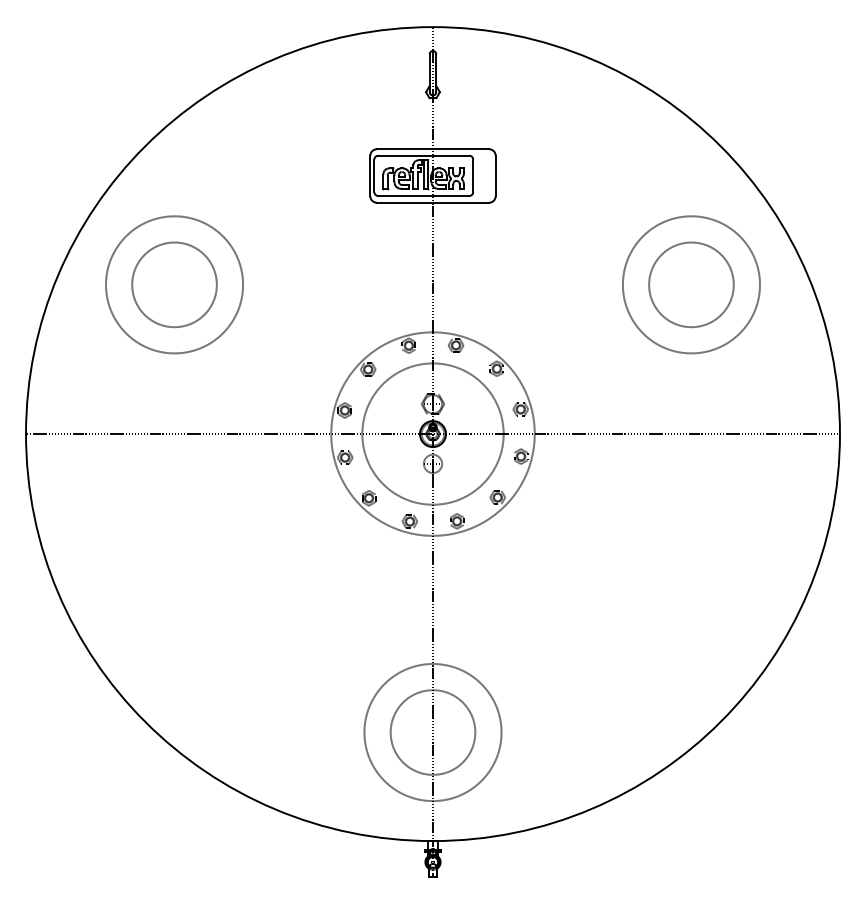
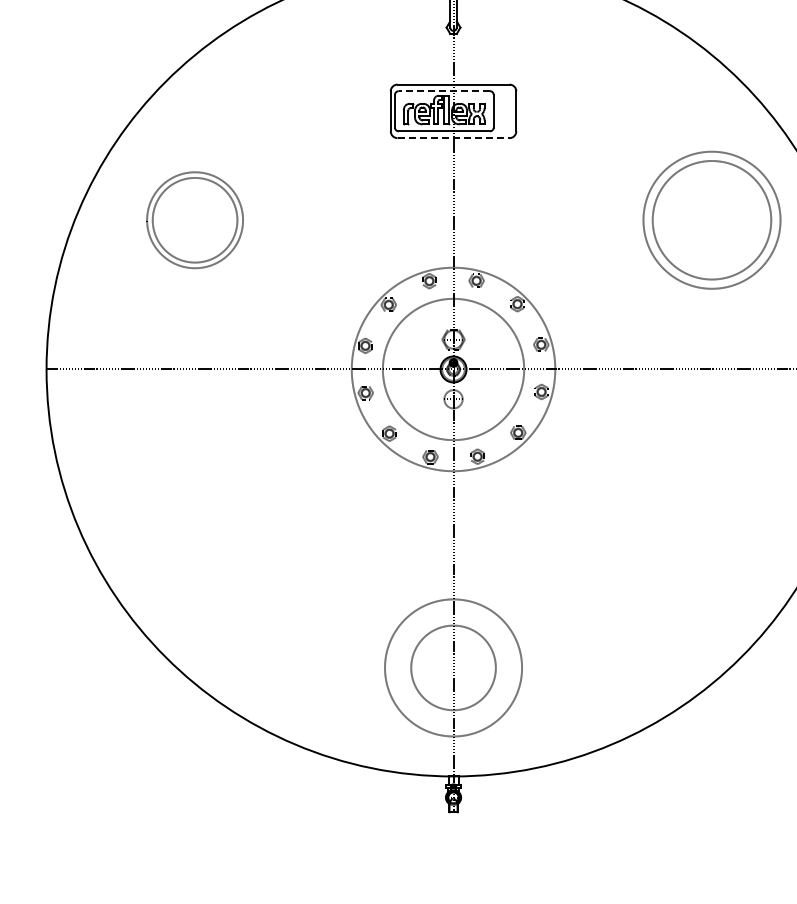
line: (423, 155) -> (444, 90), solid -> dashed
line: (433, 202) -> (454, 137), solid -> dashed
circle: (174, 284) -> (195, 219), size x0.7
circle: (691, 284) -> (712, 219), size x1.4

